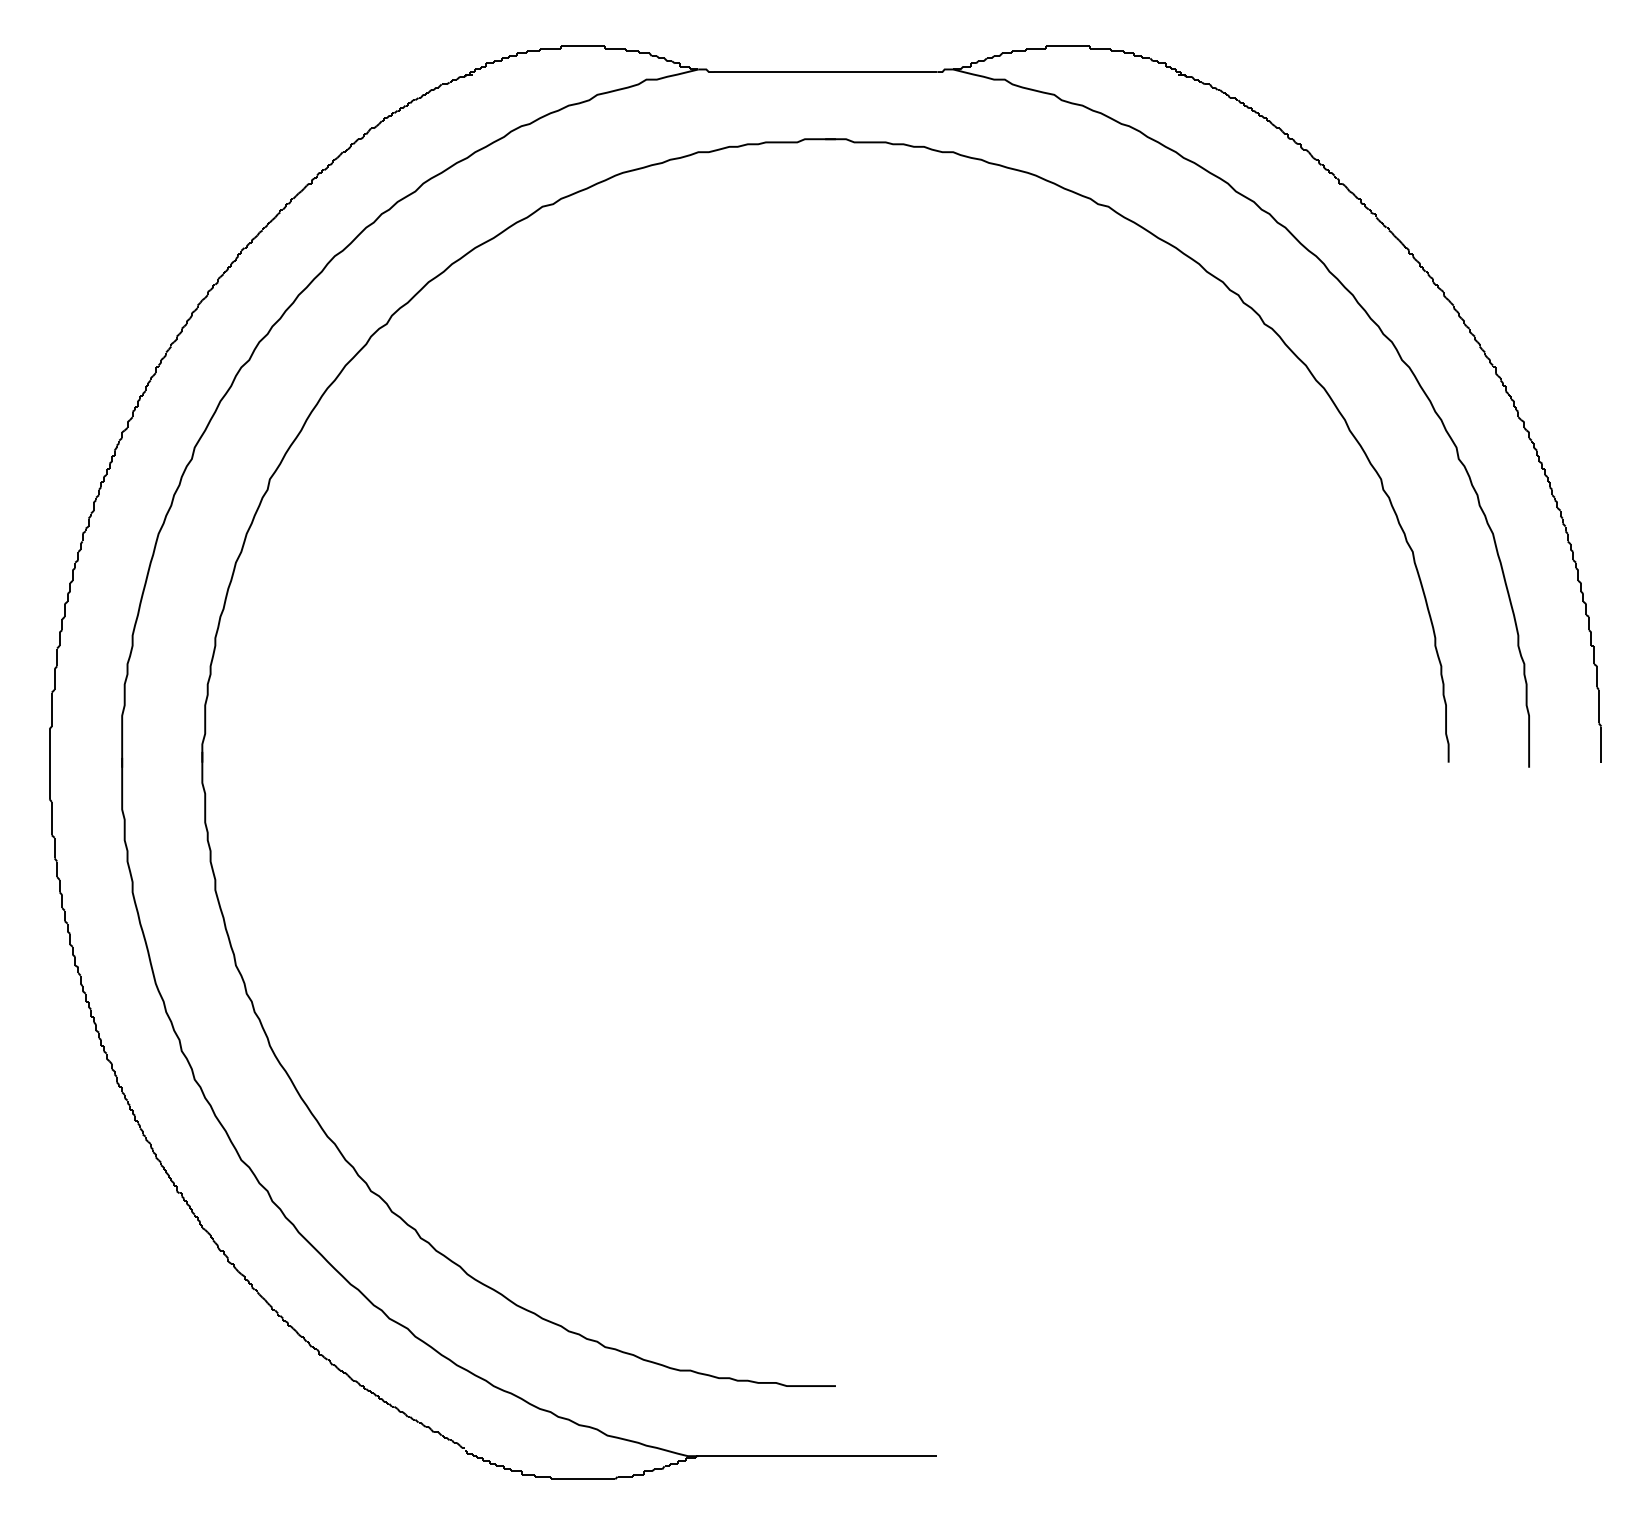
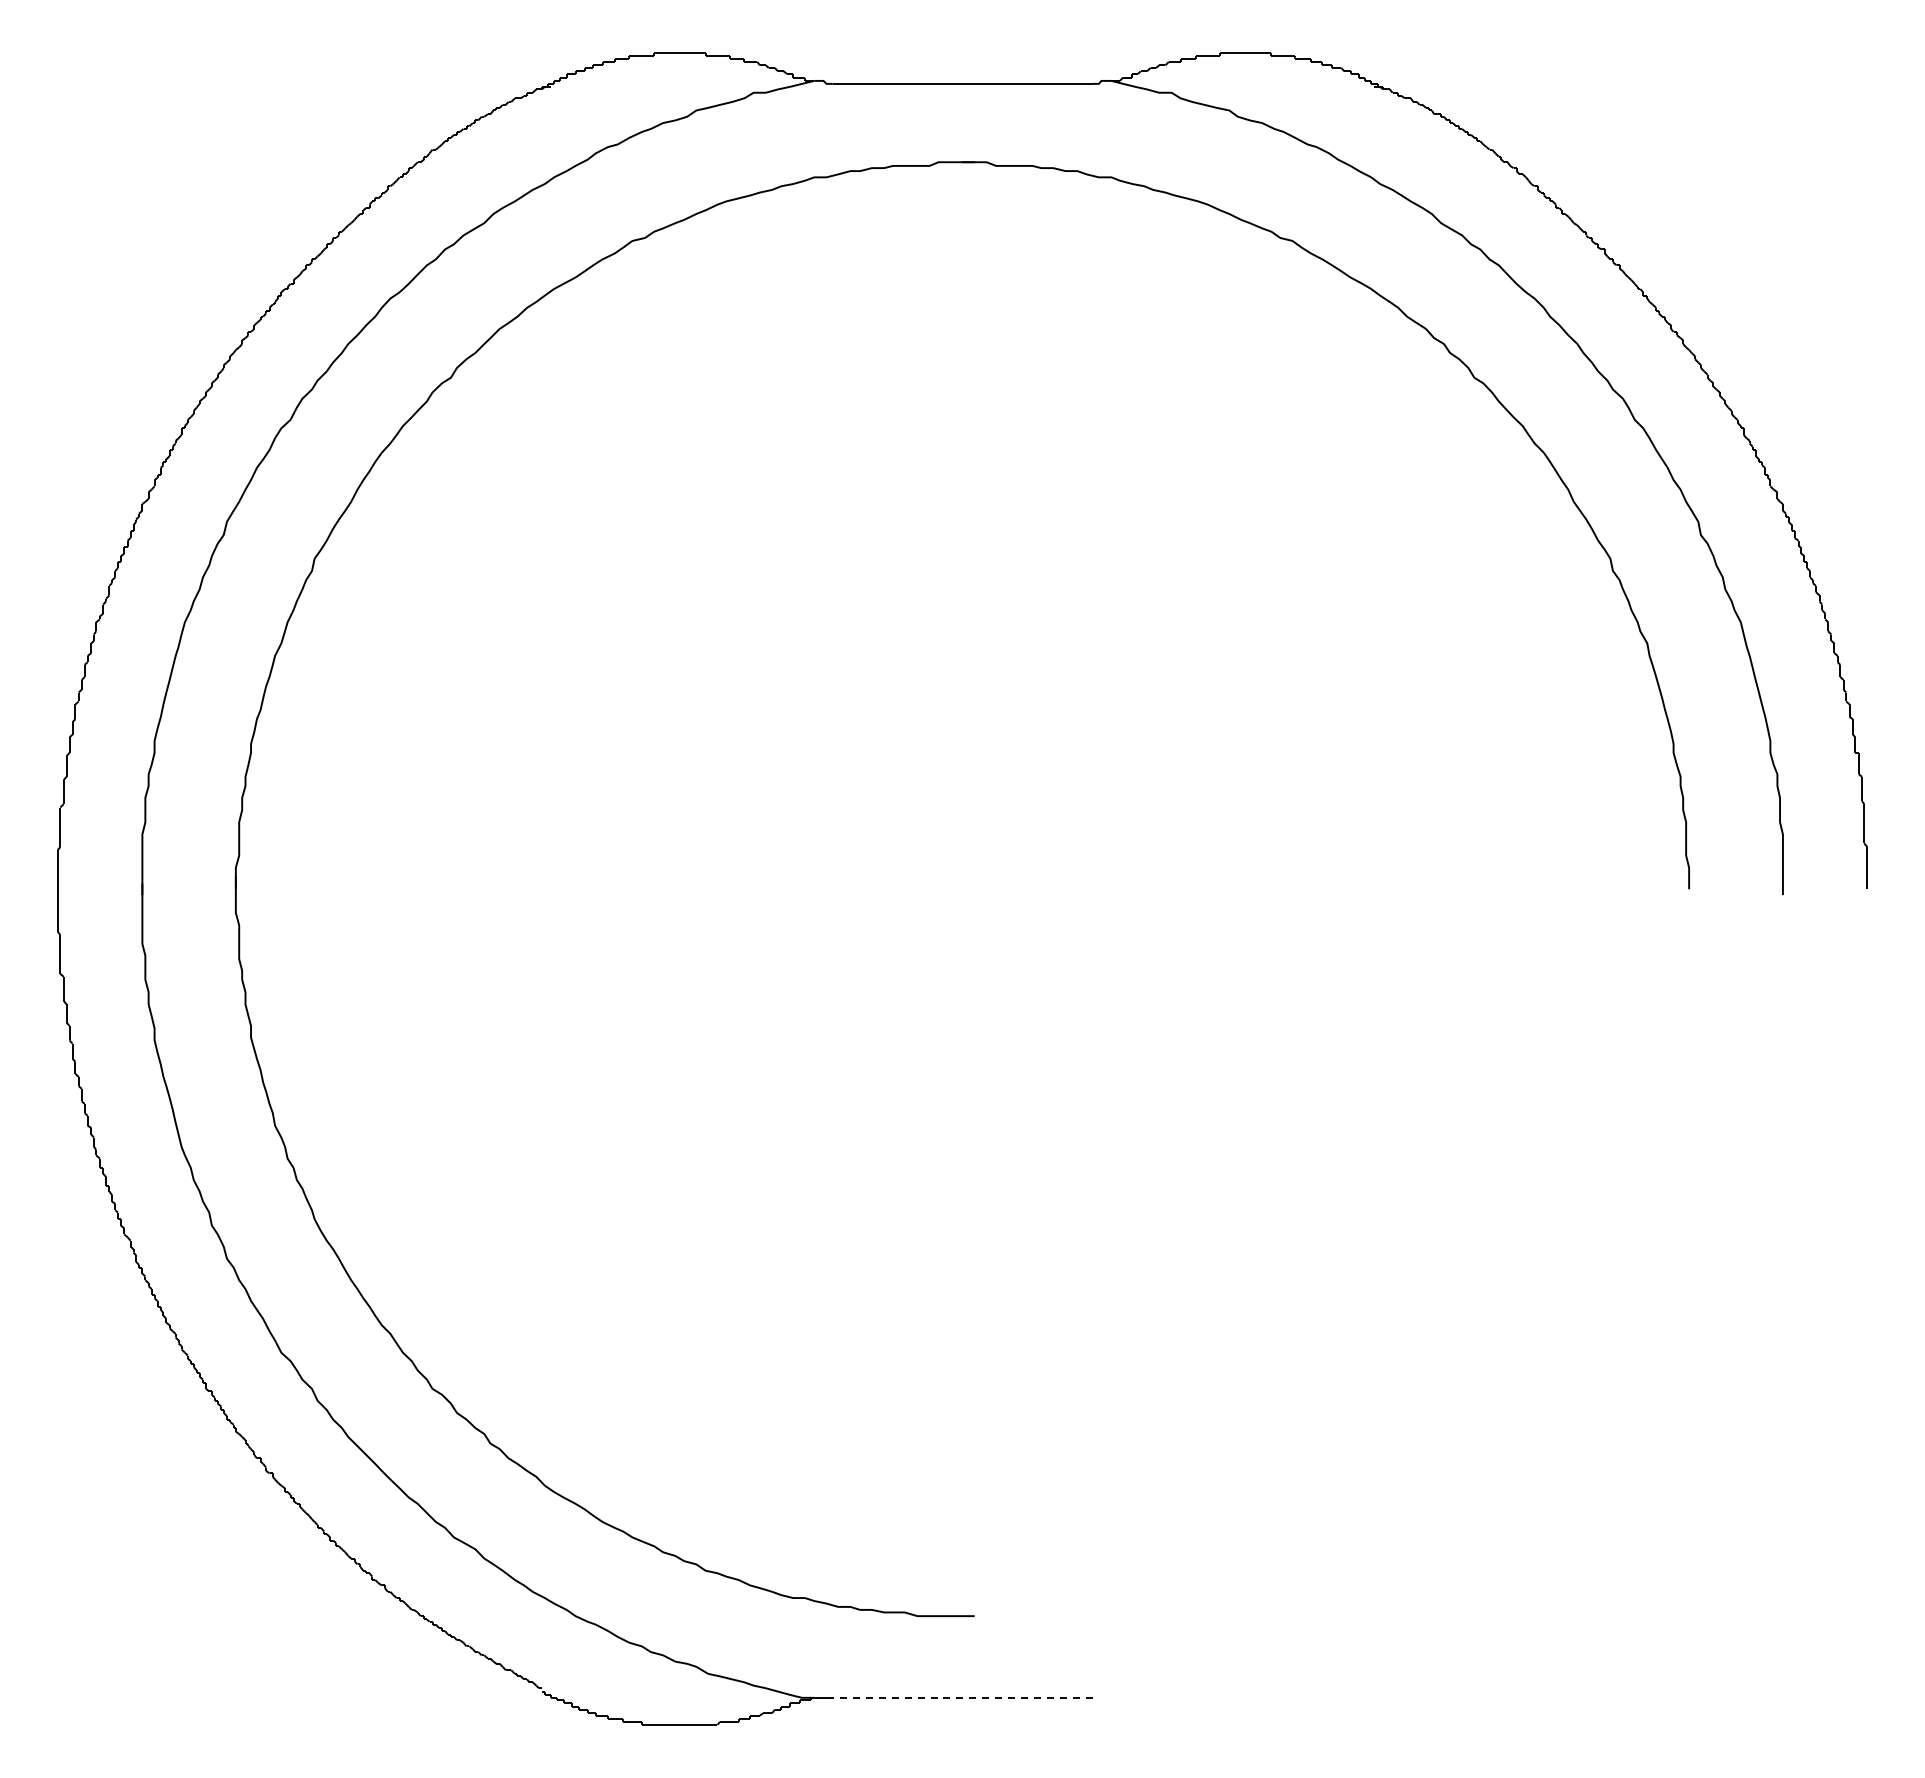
line: (825, 1455) -> (962, 1697), solid -> dashed

